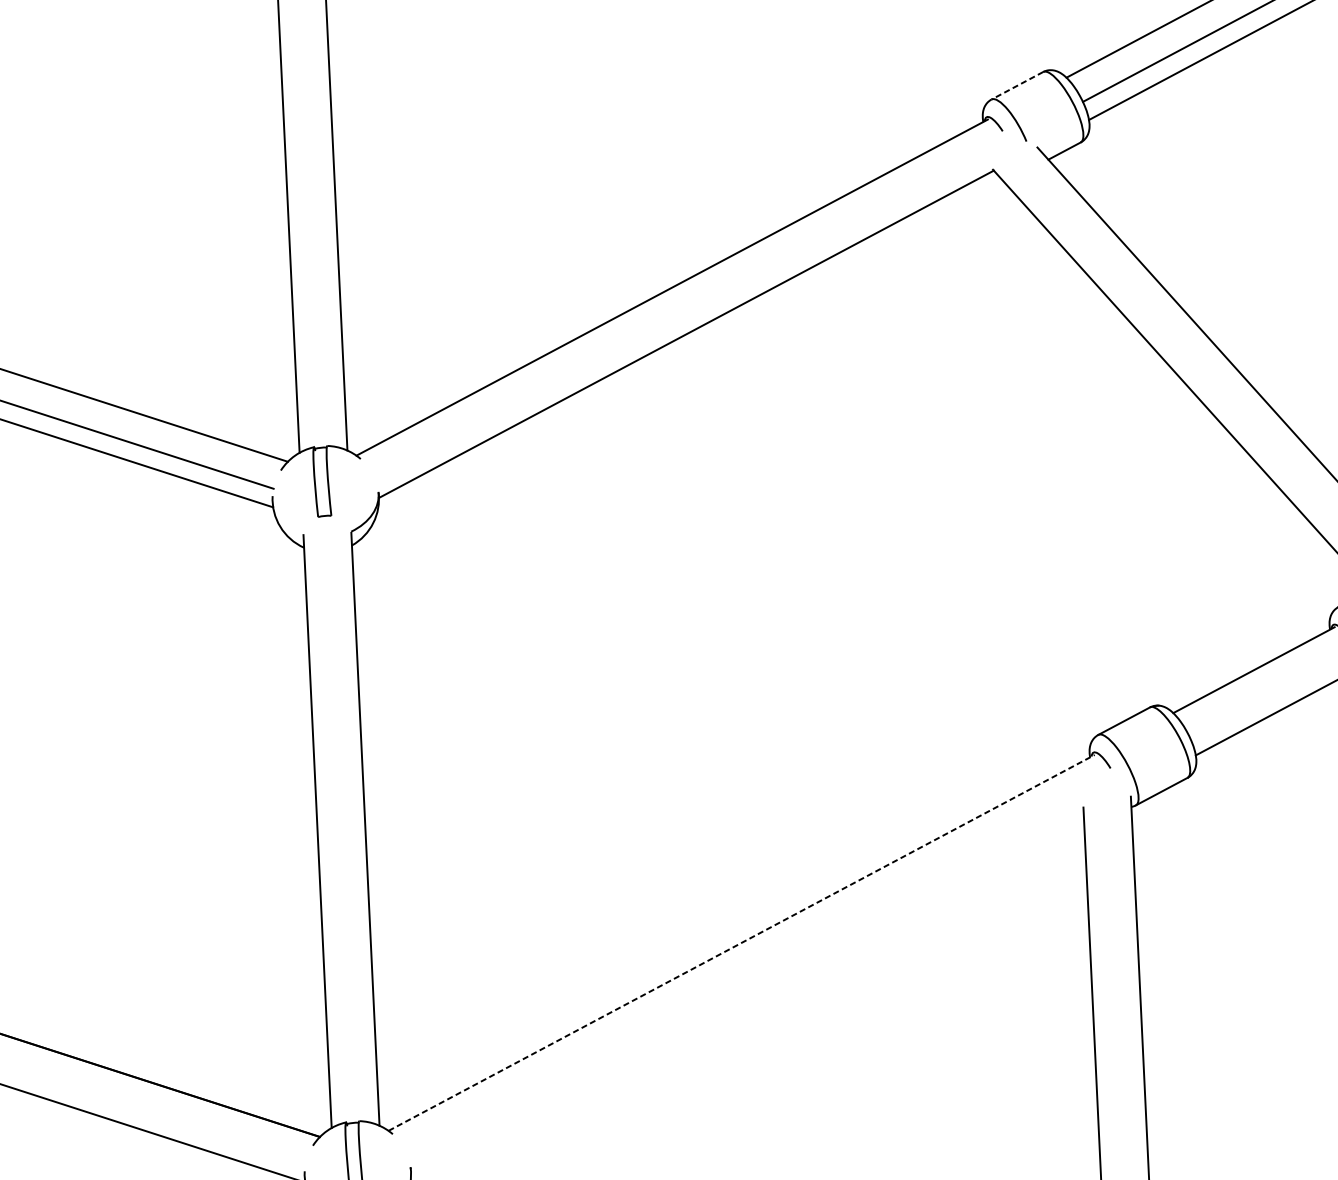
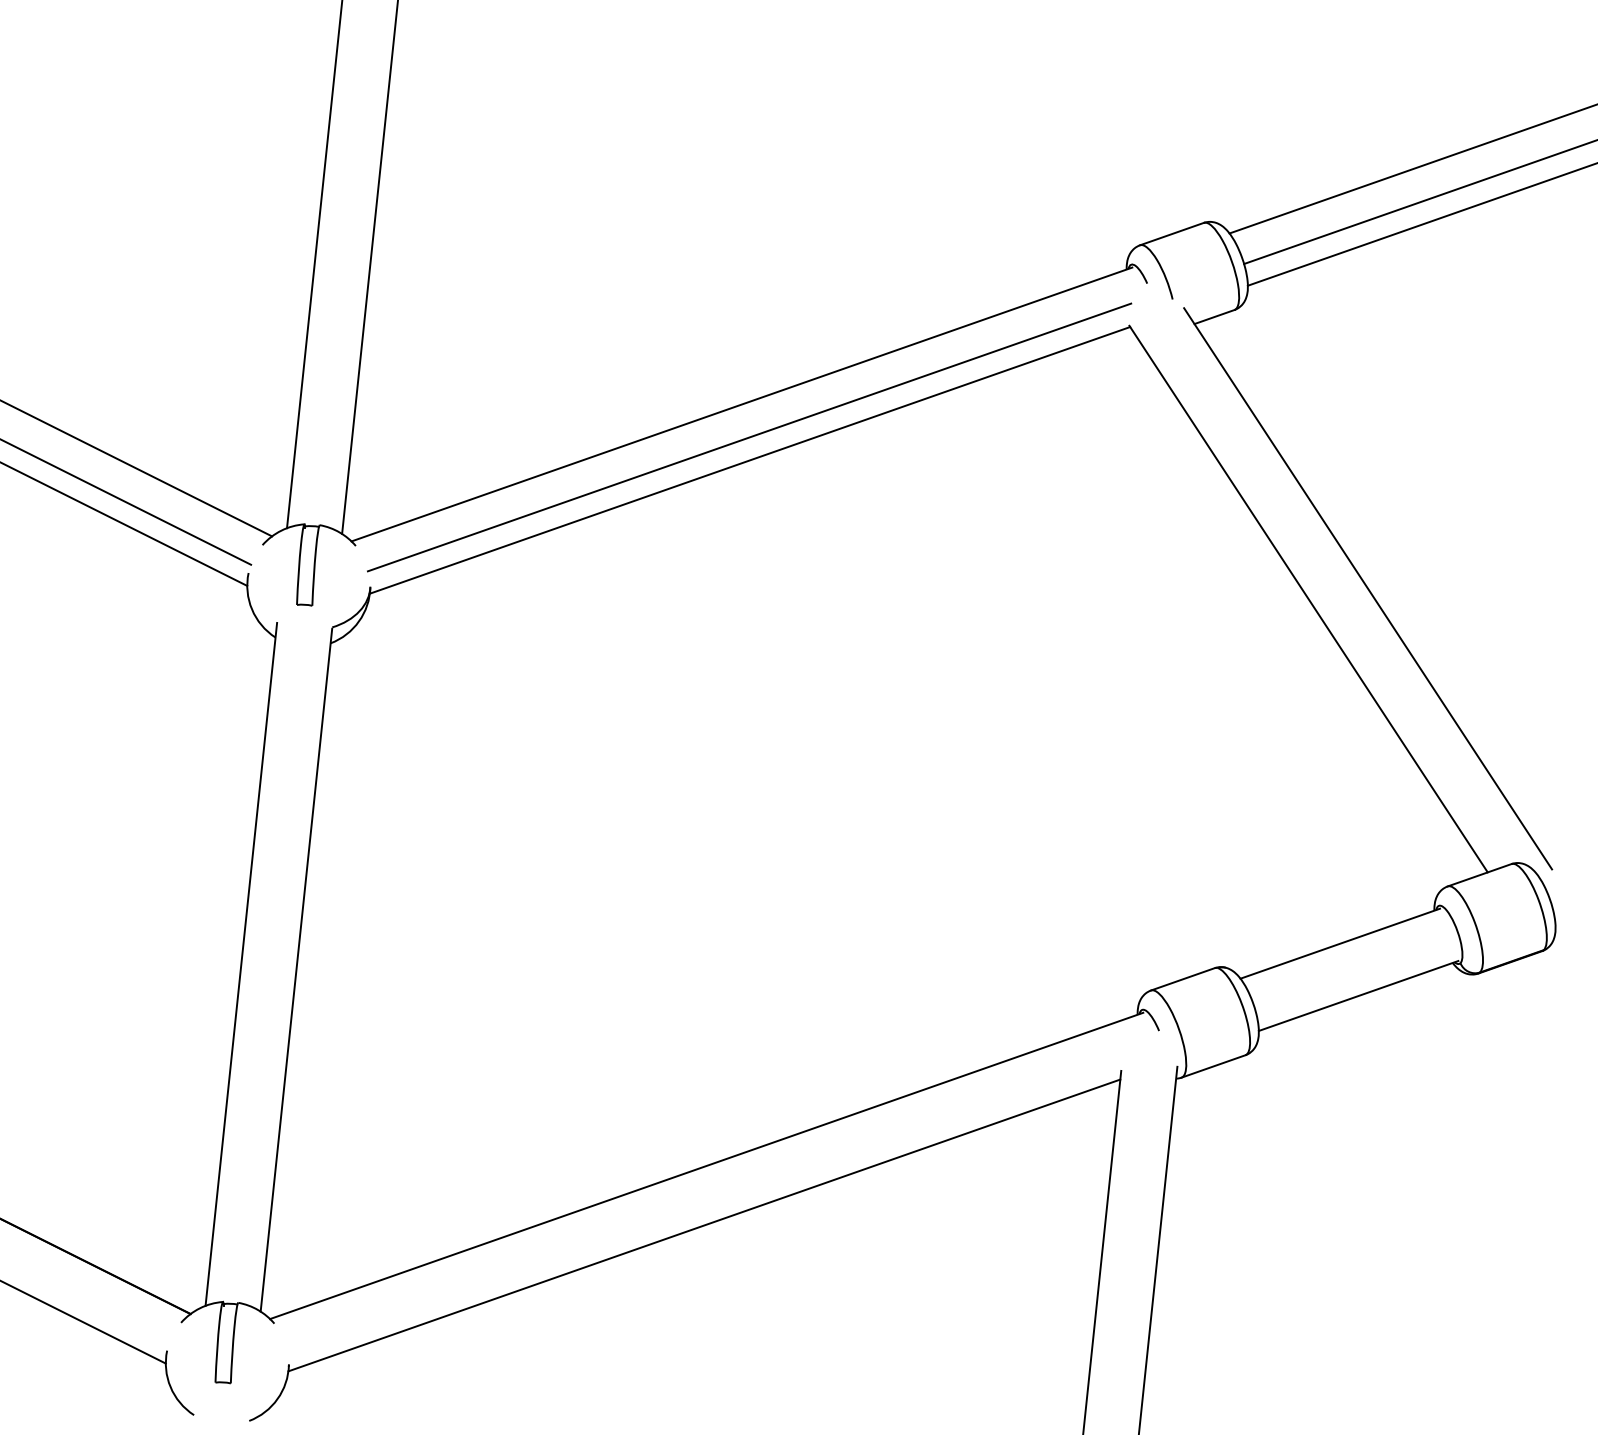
line: (1017, 86) -> (1172, 234), dashed -> solid
line: (682, 314) -> (749, 437), added
line: (741, 942) -> (706, 1165), dashed -> solid
line: (747, 994) -> (704, 1225), added

